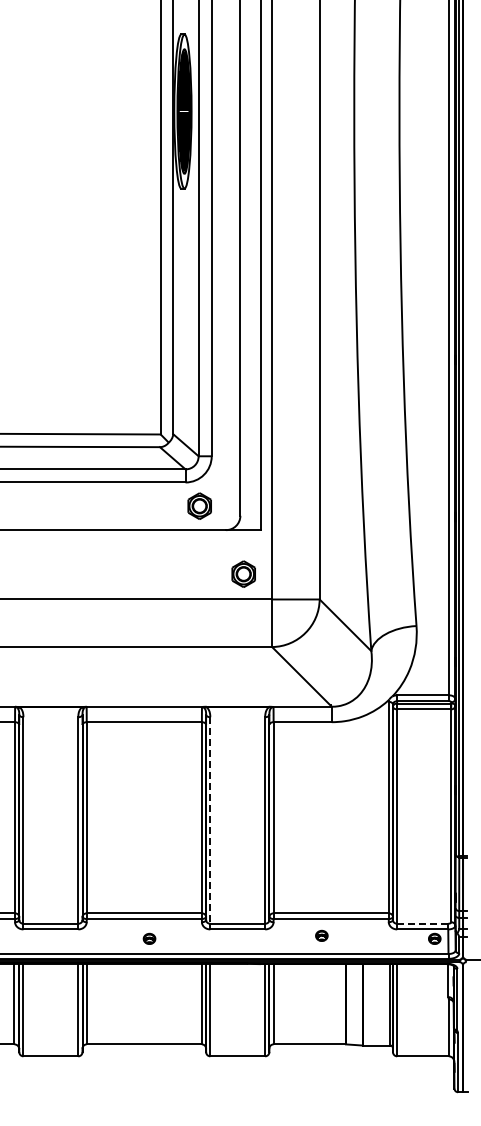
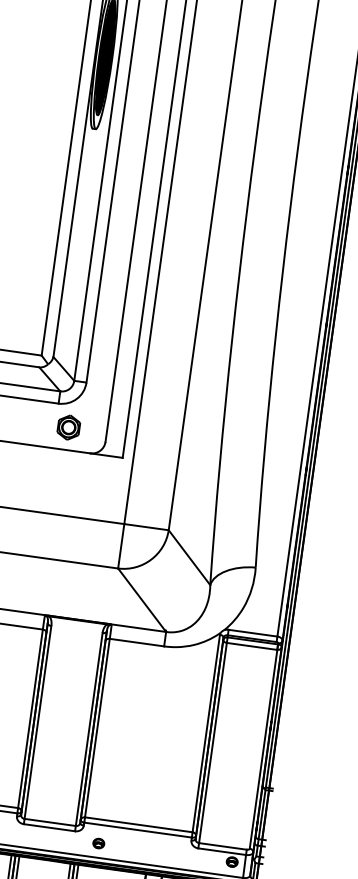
part: (243, 573) -> (100, 496), removed
line: (210, 821) -> (38, 723), dashed -> solid
line: (422, 923) -> (222, 846), dashed -> solid
part: (321, 935) -> (98, 843), moved

